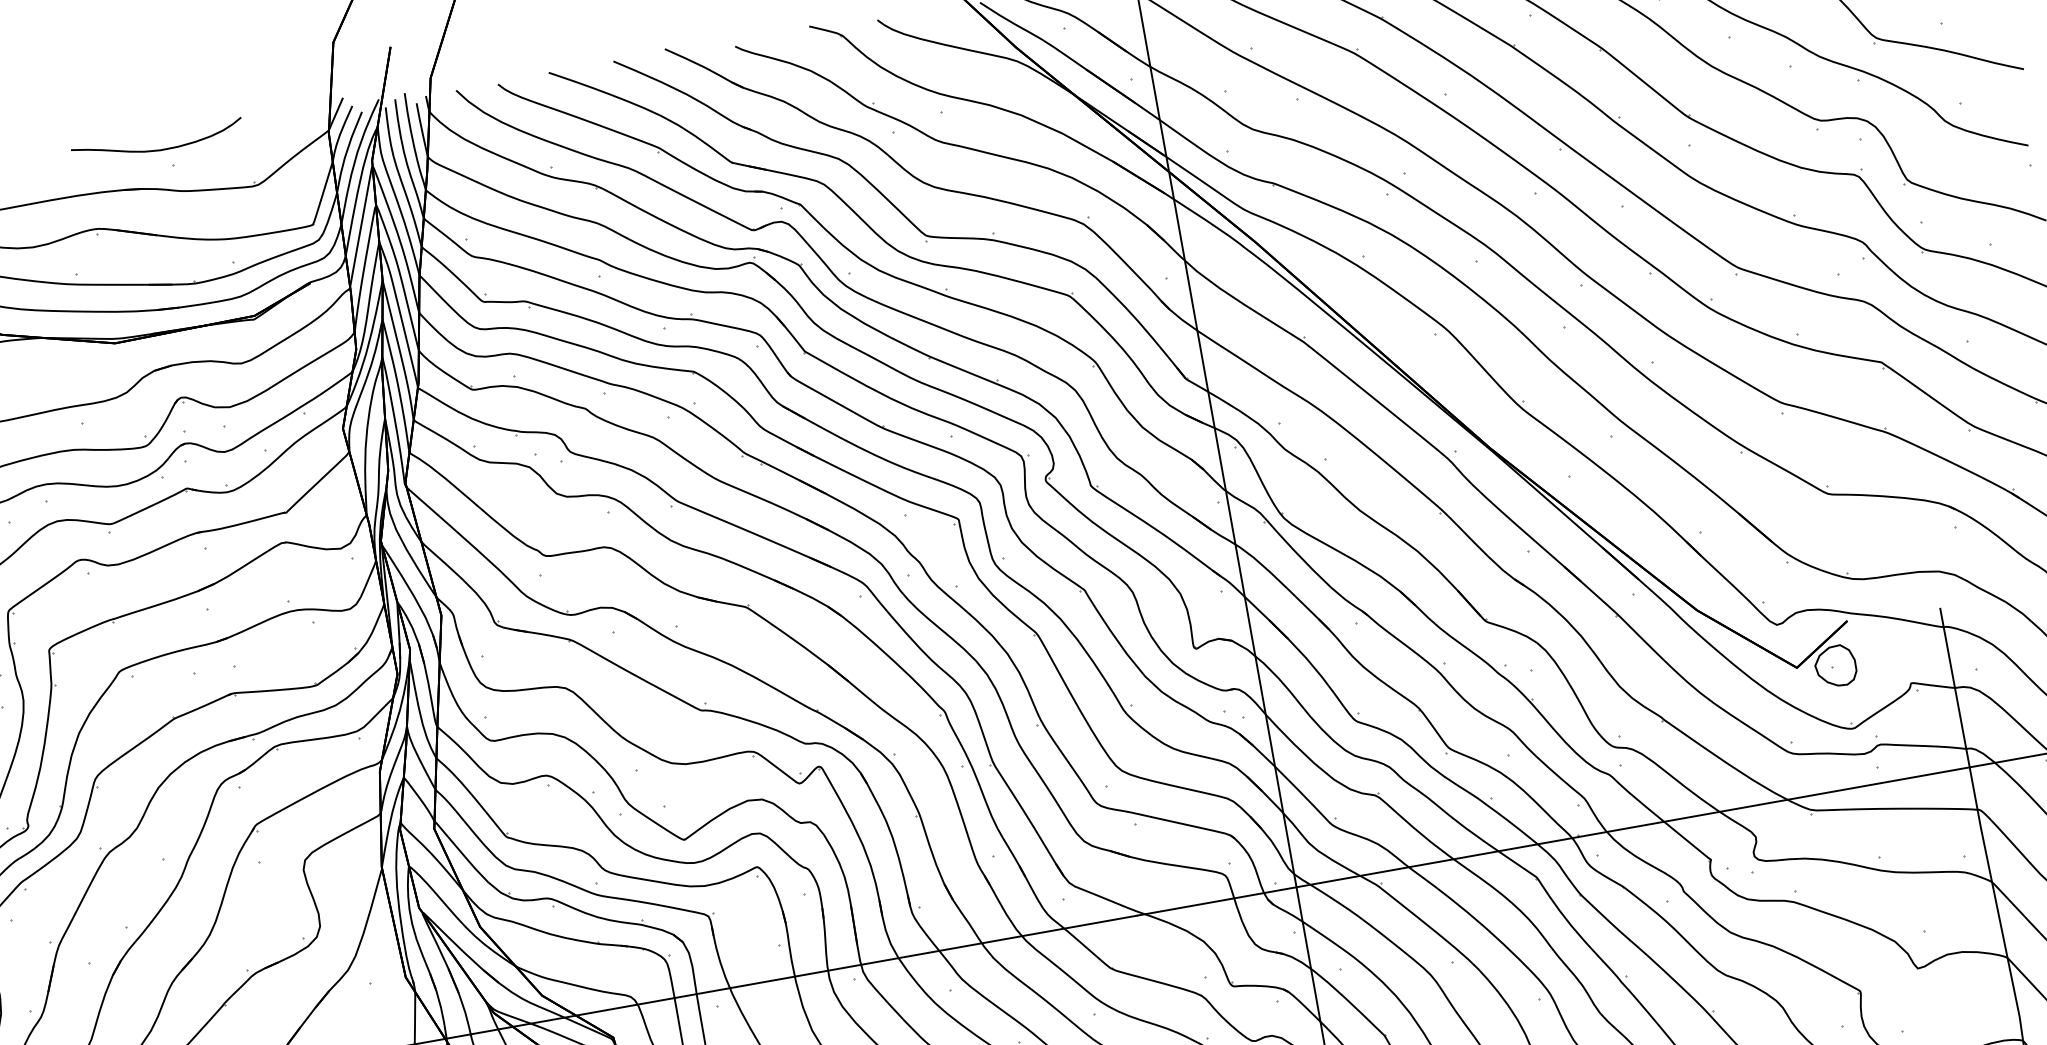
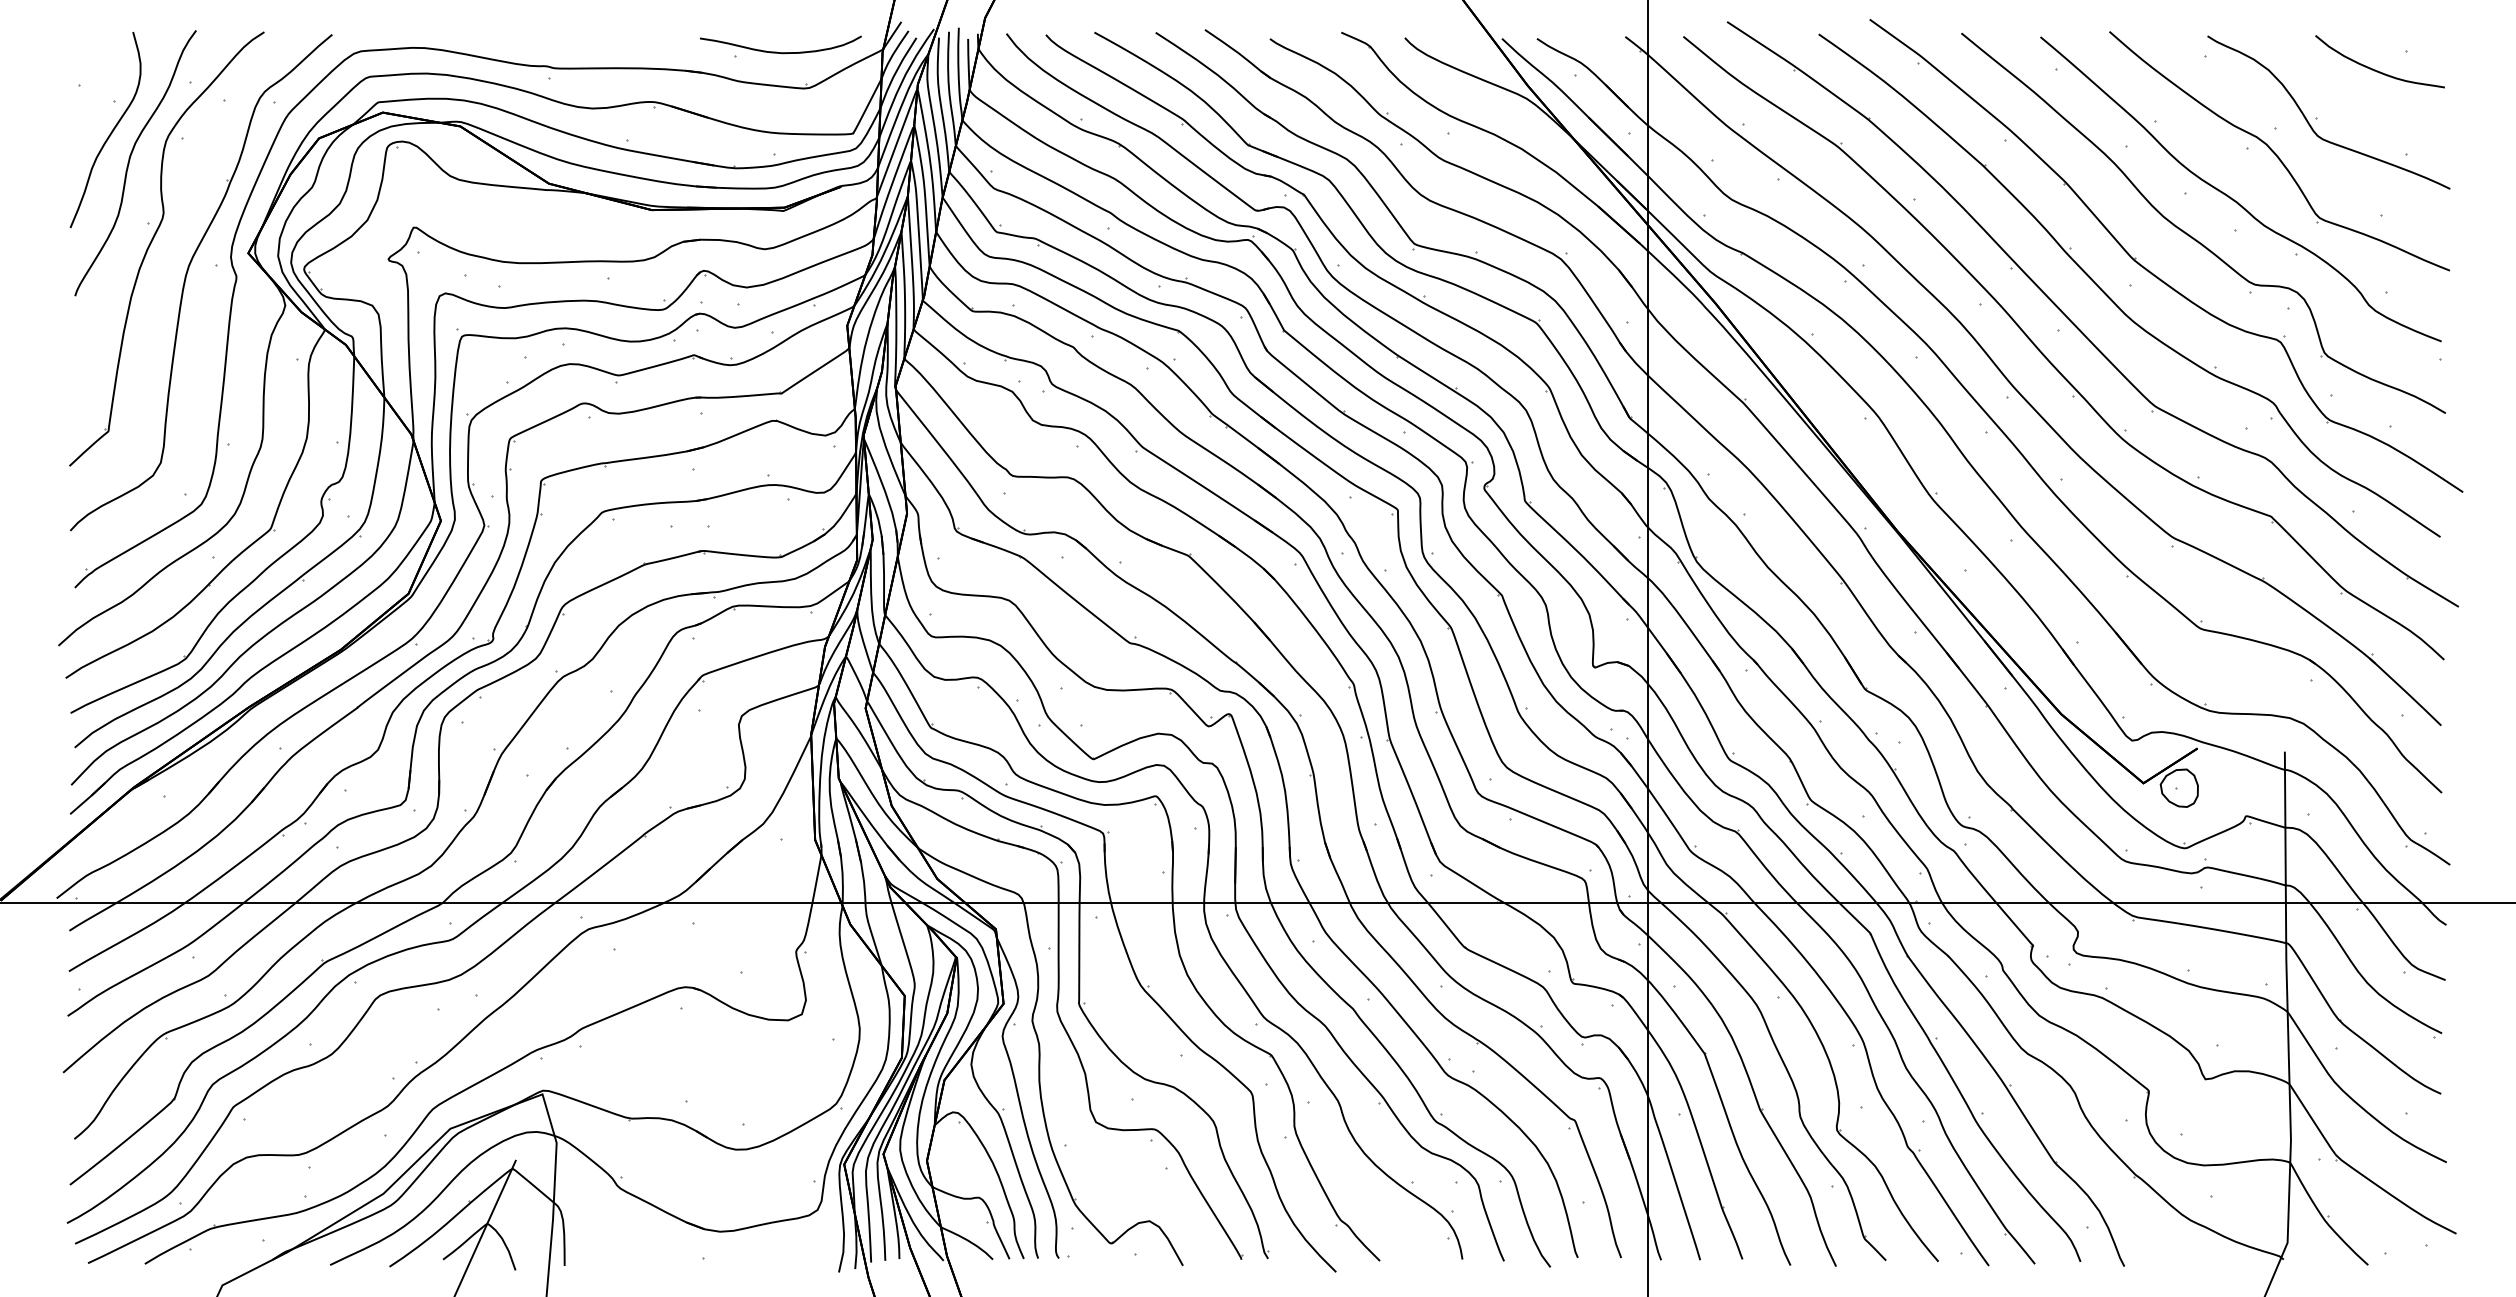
curve: (155, 149) -> (777, 51), moved

